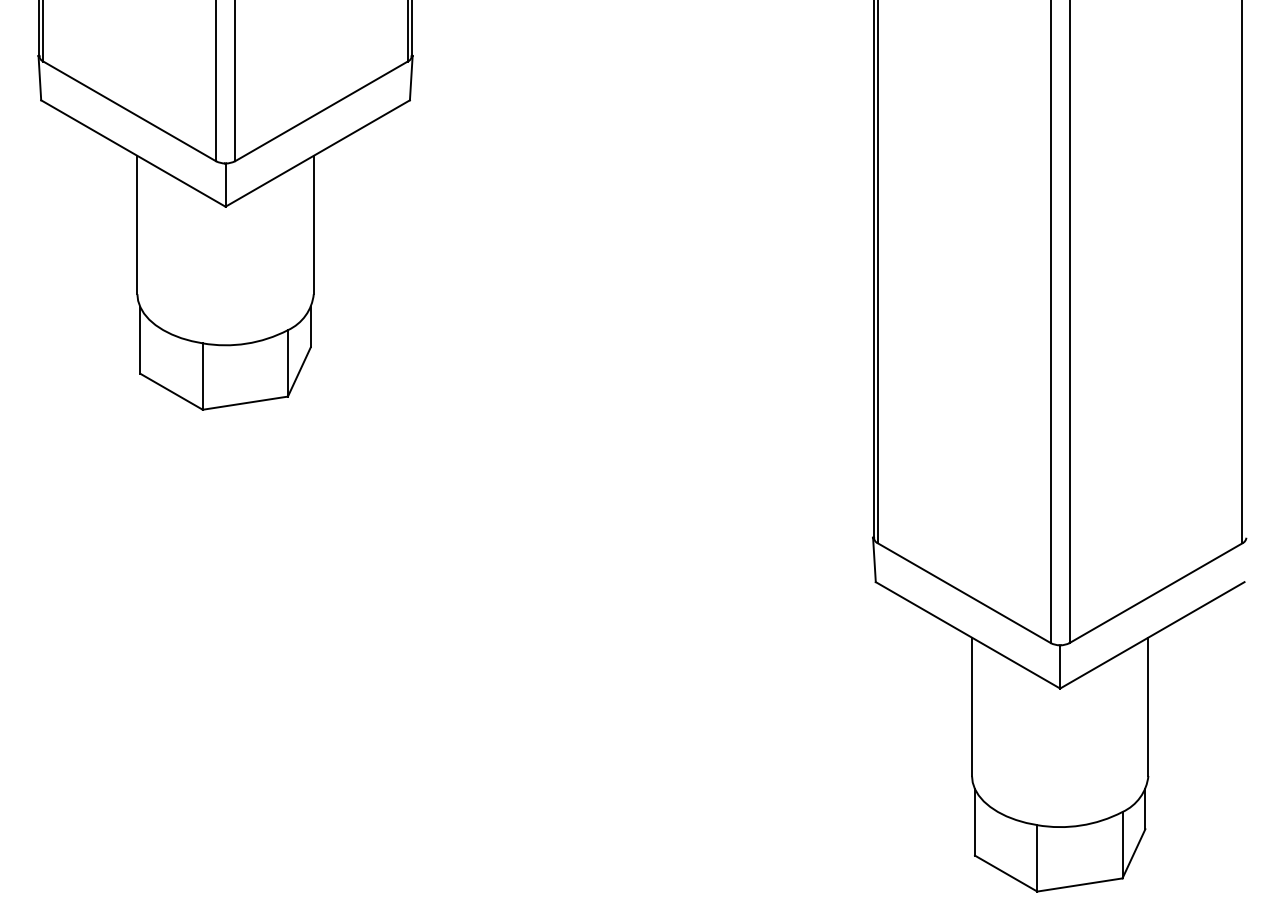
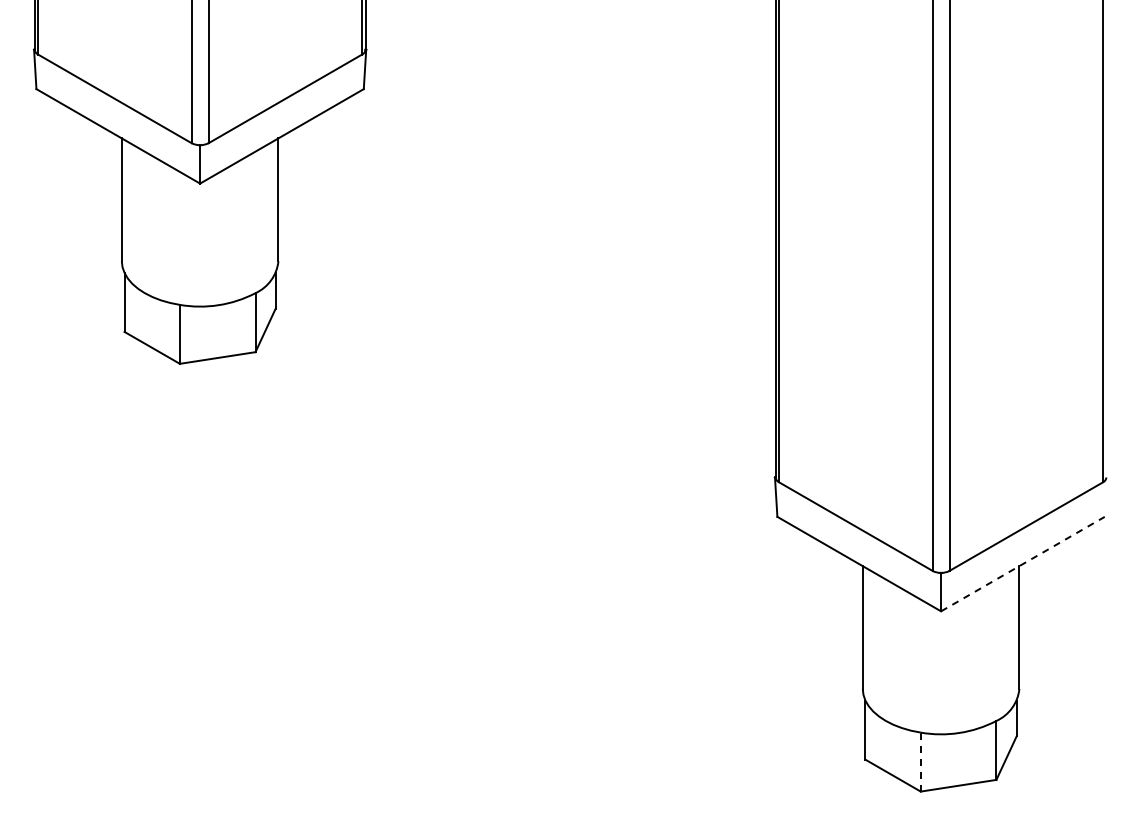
line: (1153, 634) -> (1023, 563), solid -> dashed
line: (1036, 858) -> (920, 762), solid -> dashed

